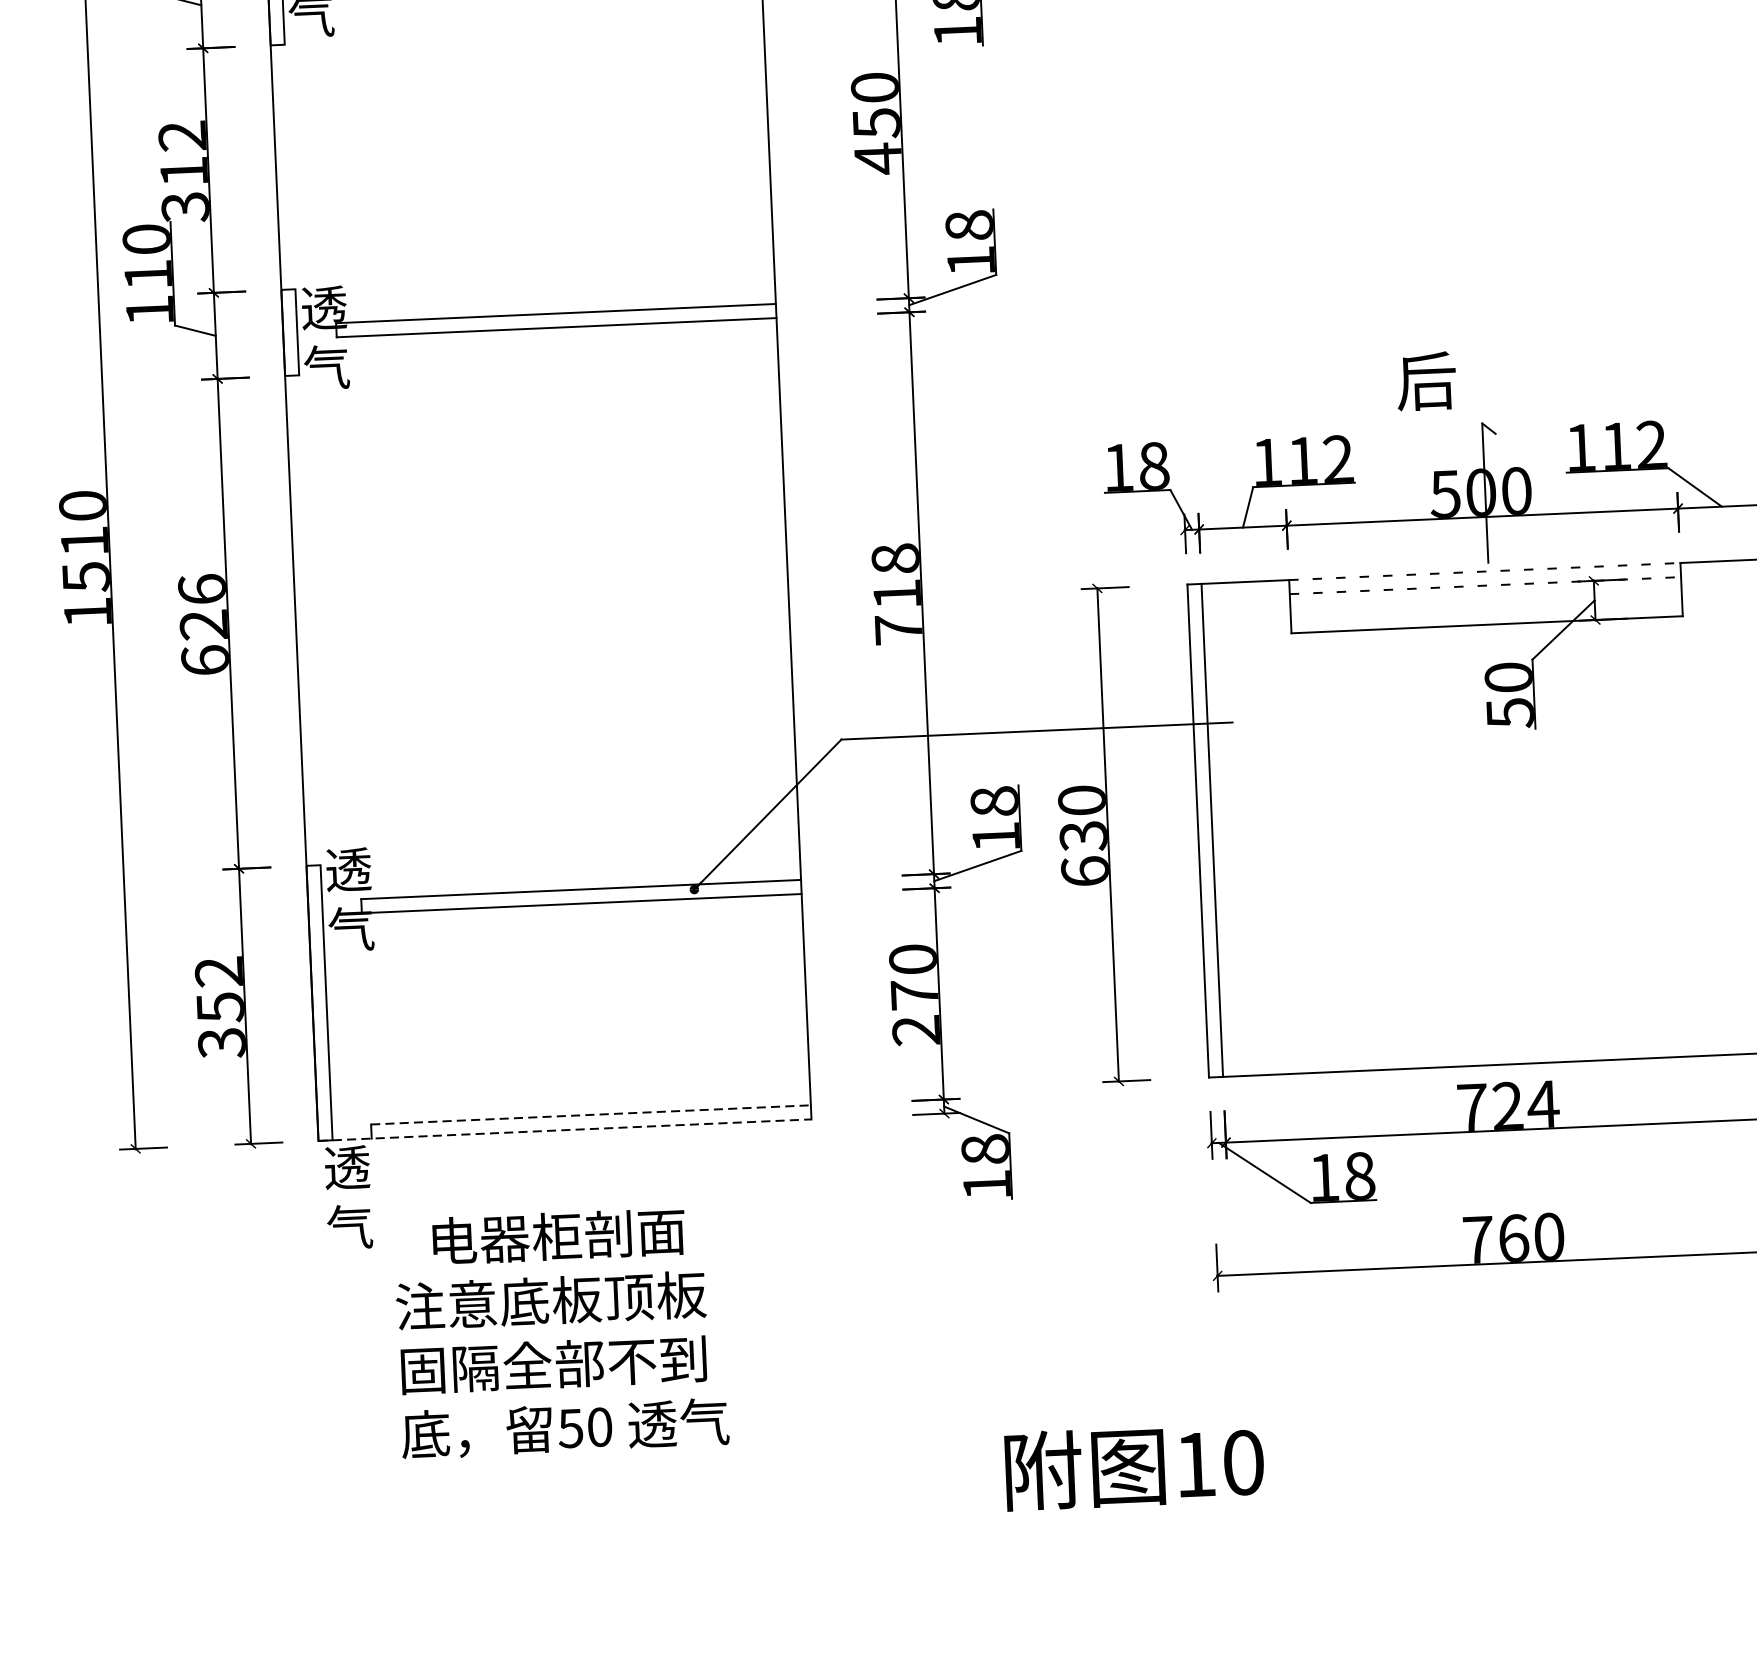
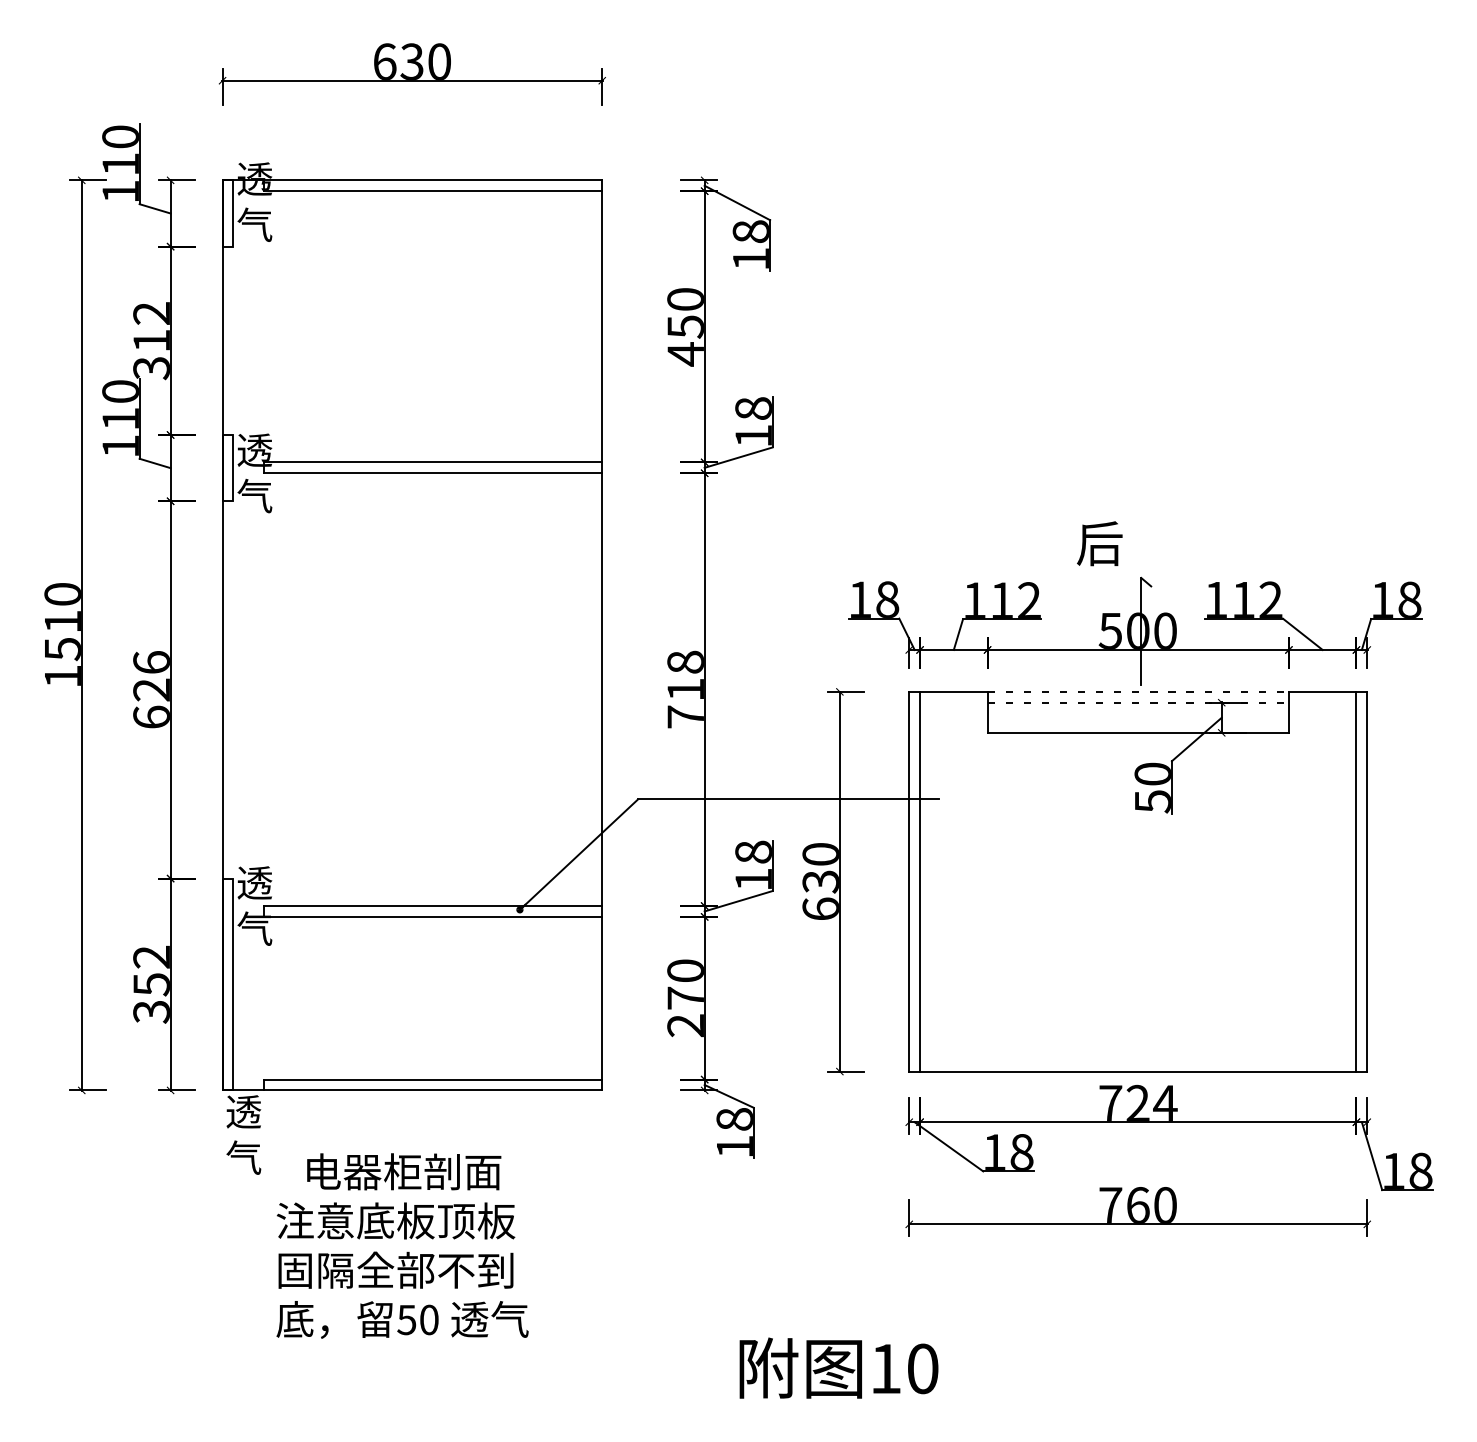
line: (591, 1114) -> (433, 1079), dashed -> solid
line: (565, 1130) -> (412, 1090), dashed -> solid

